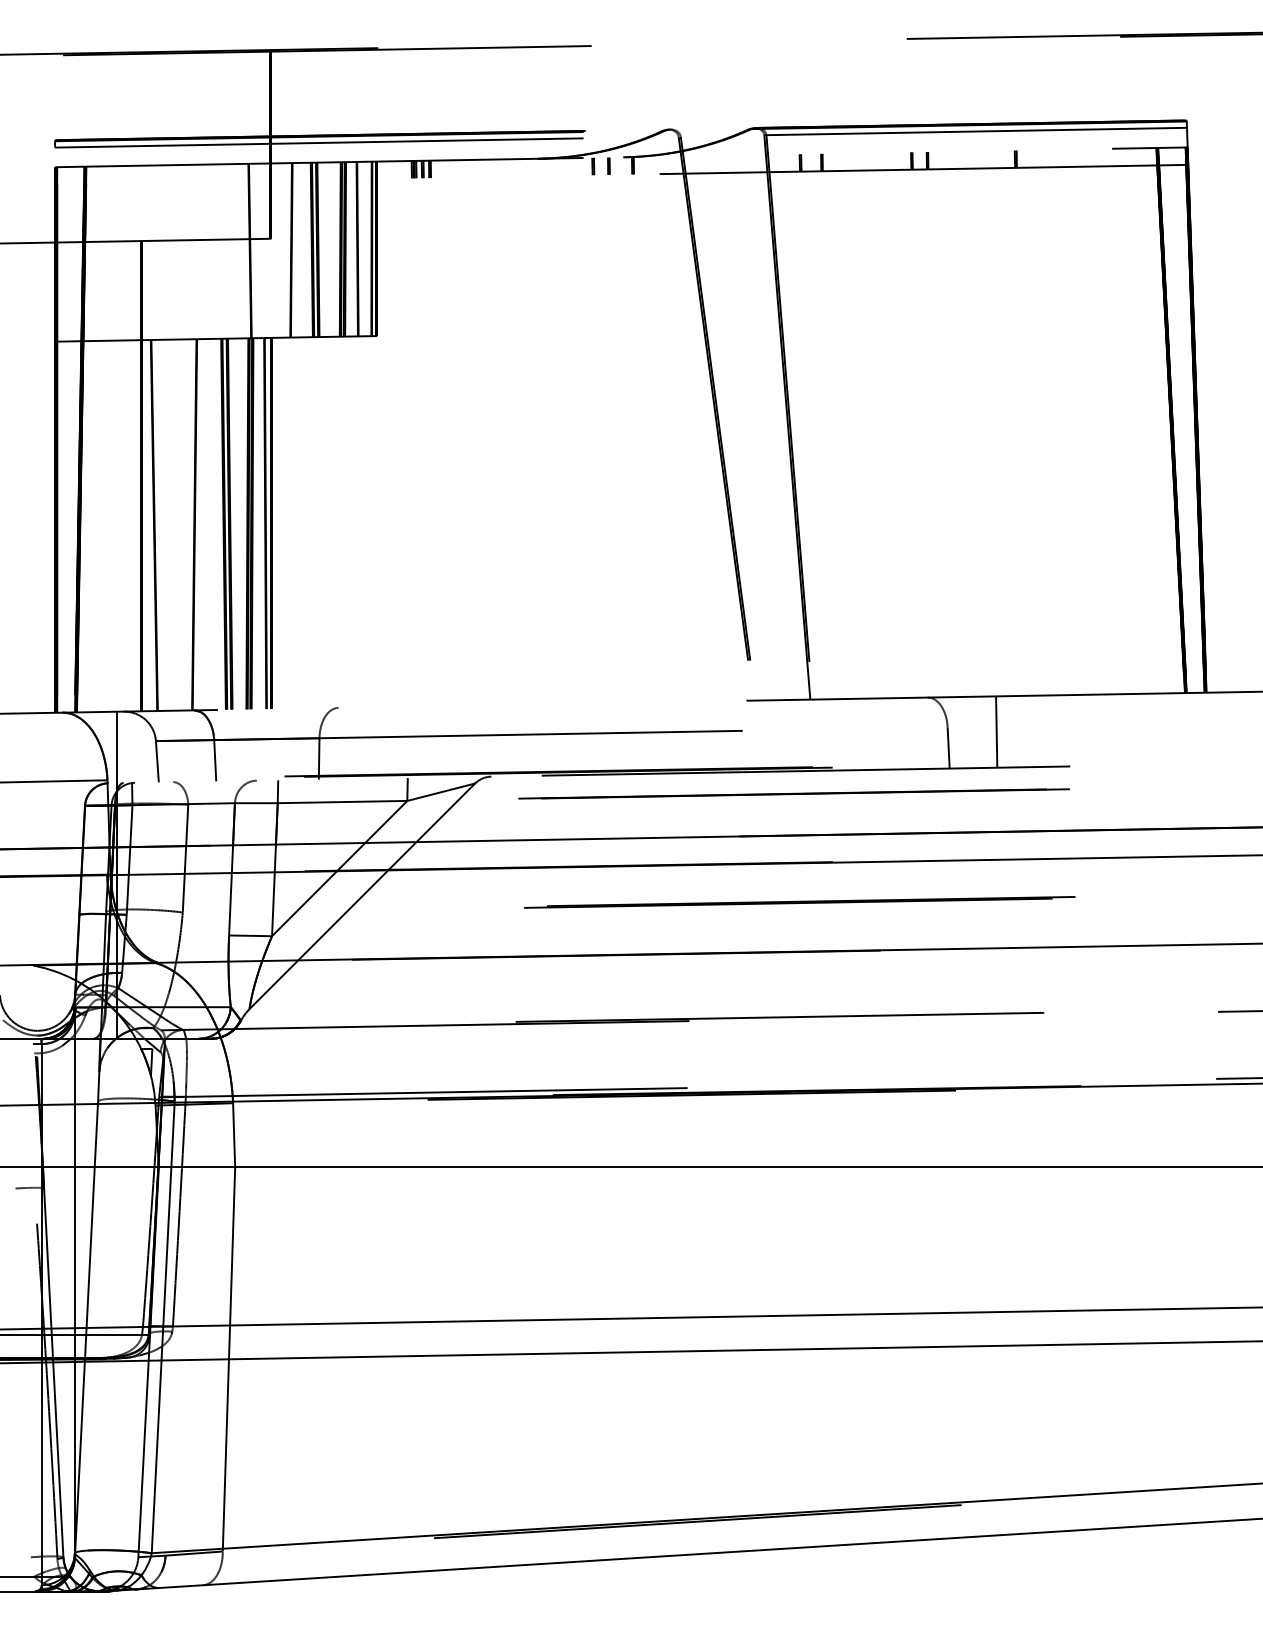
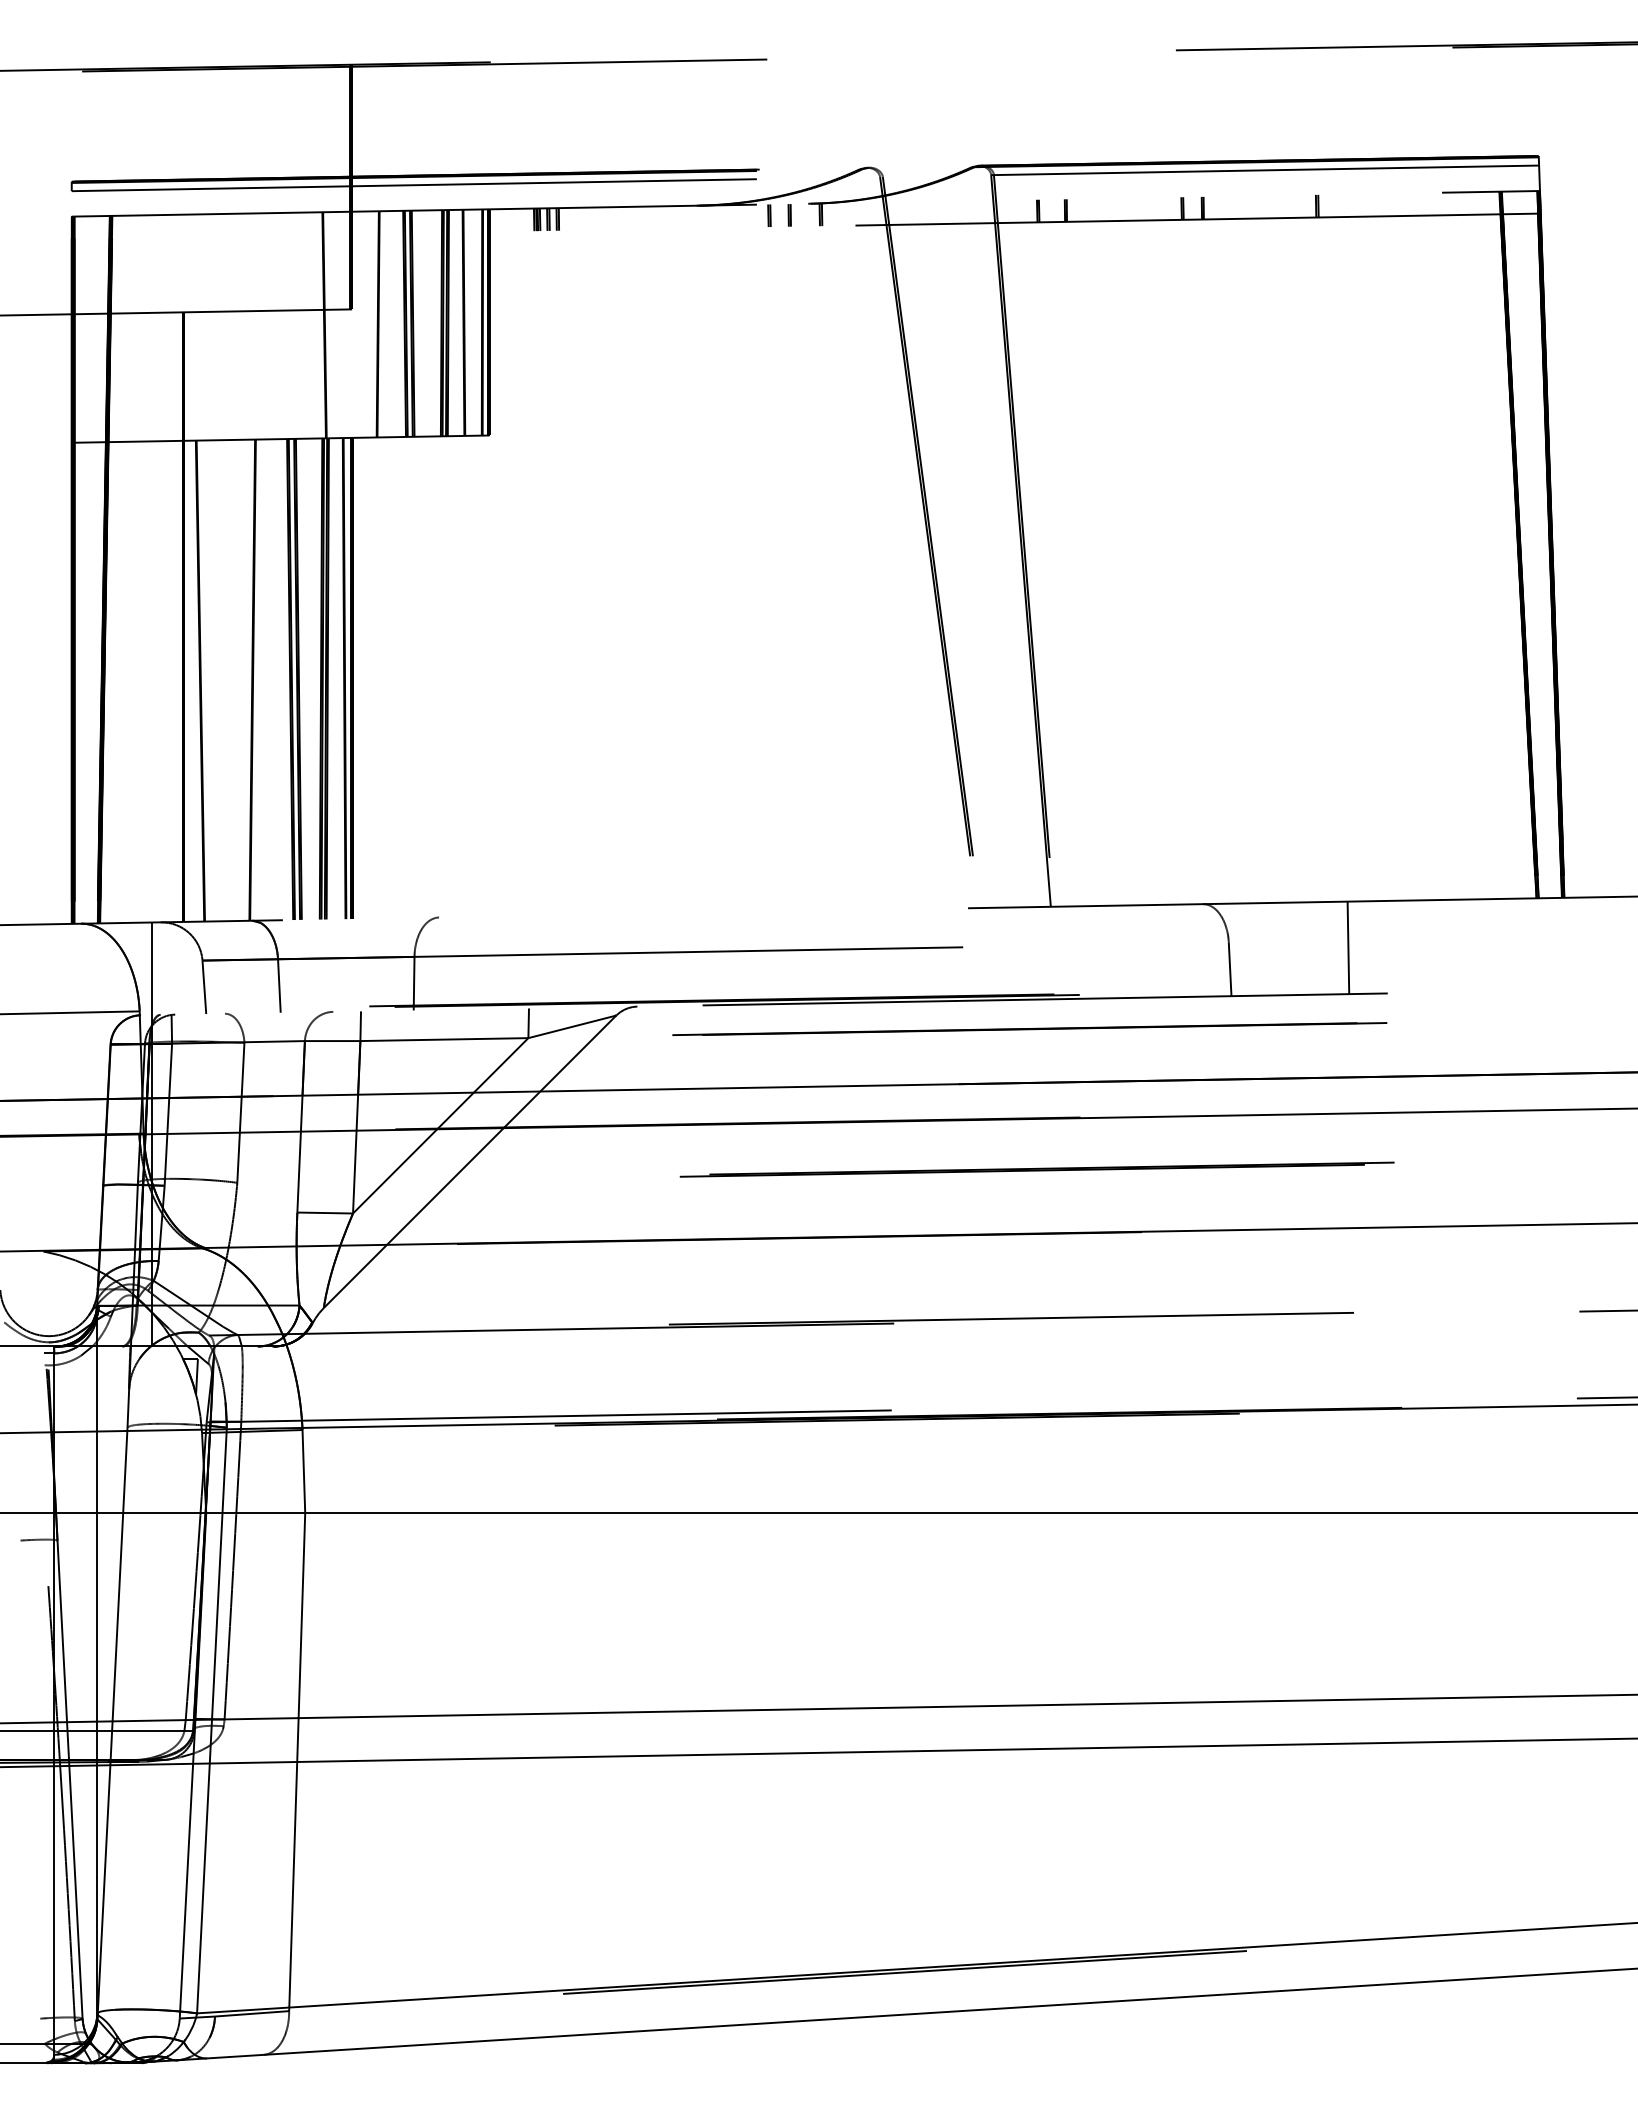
line: (996, 731) -> (1348, 947), moved

